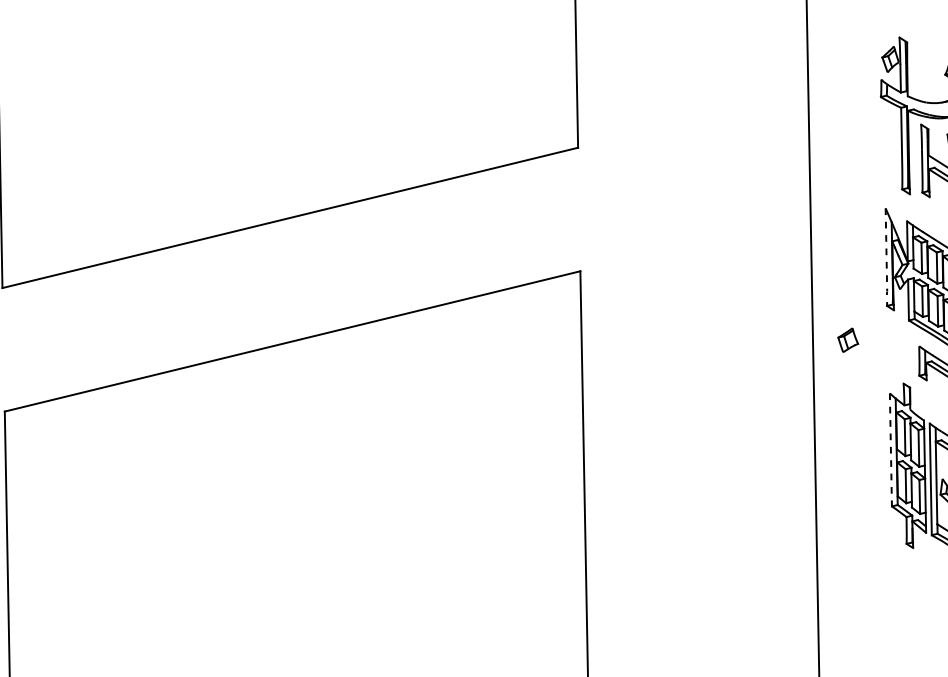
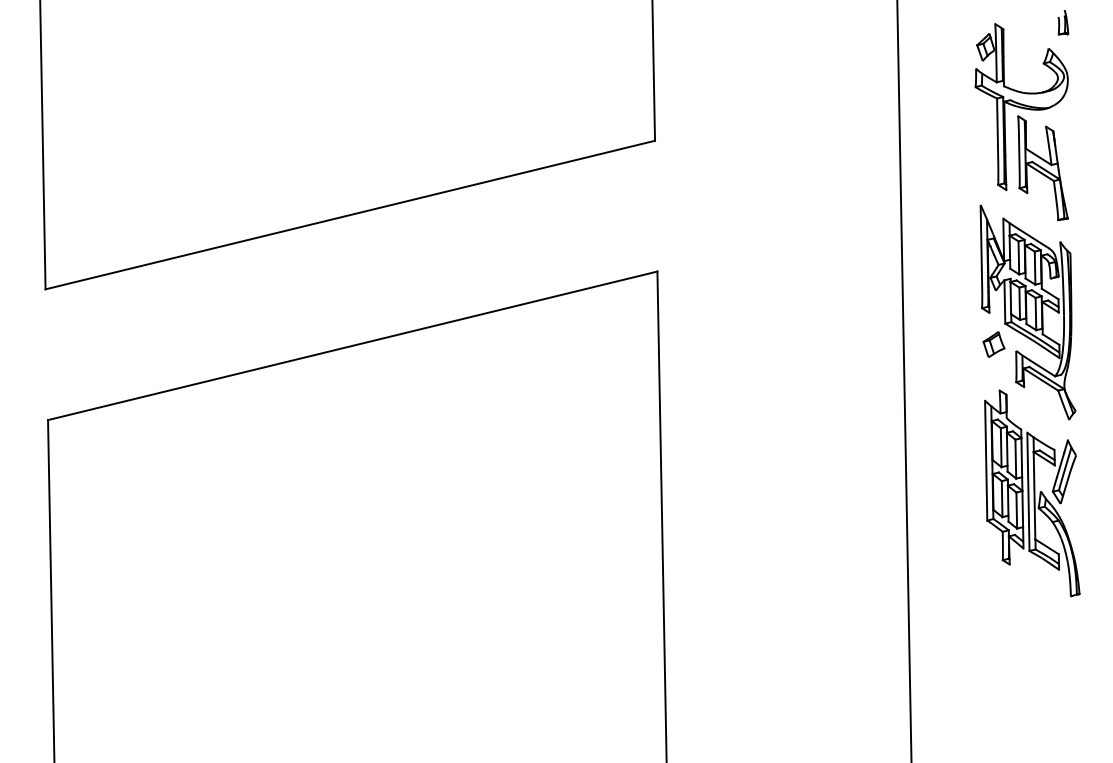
line: (886, 258) -> (981, 258), dashed -> solid
part: (847, 340) -> (993, 344), moved
line: (891, 449) -> (986, 460), dashed -> solid

